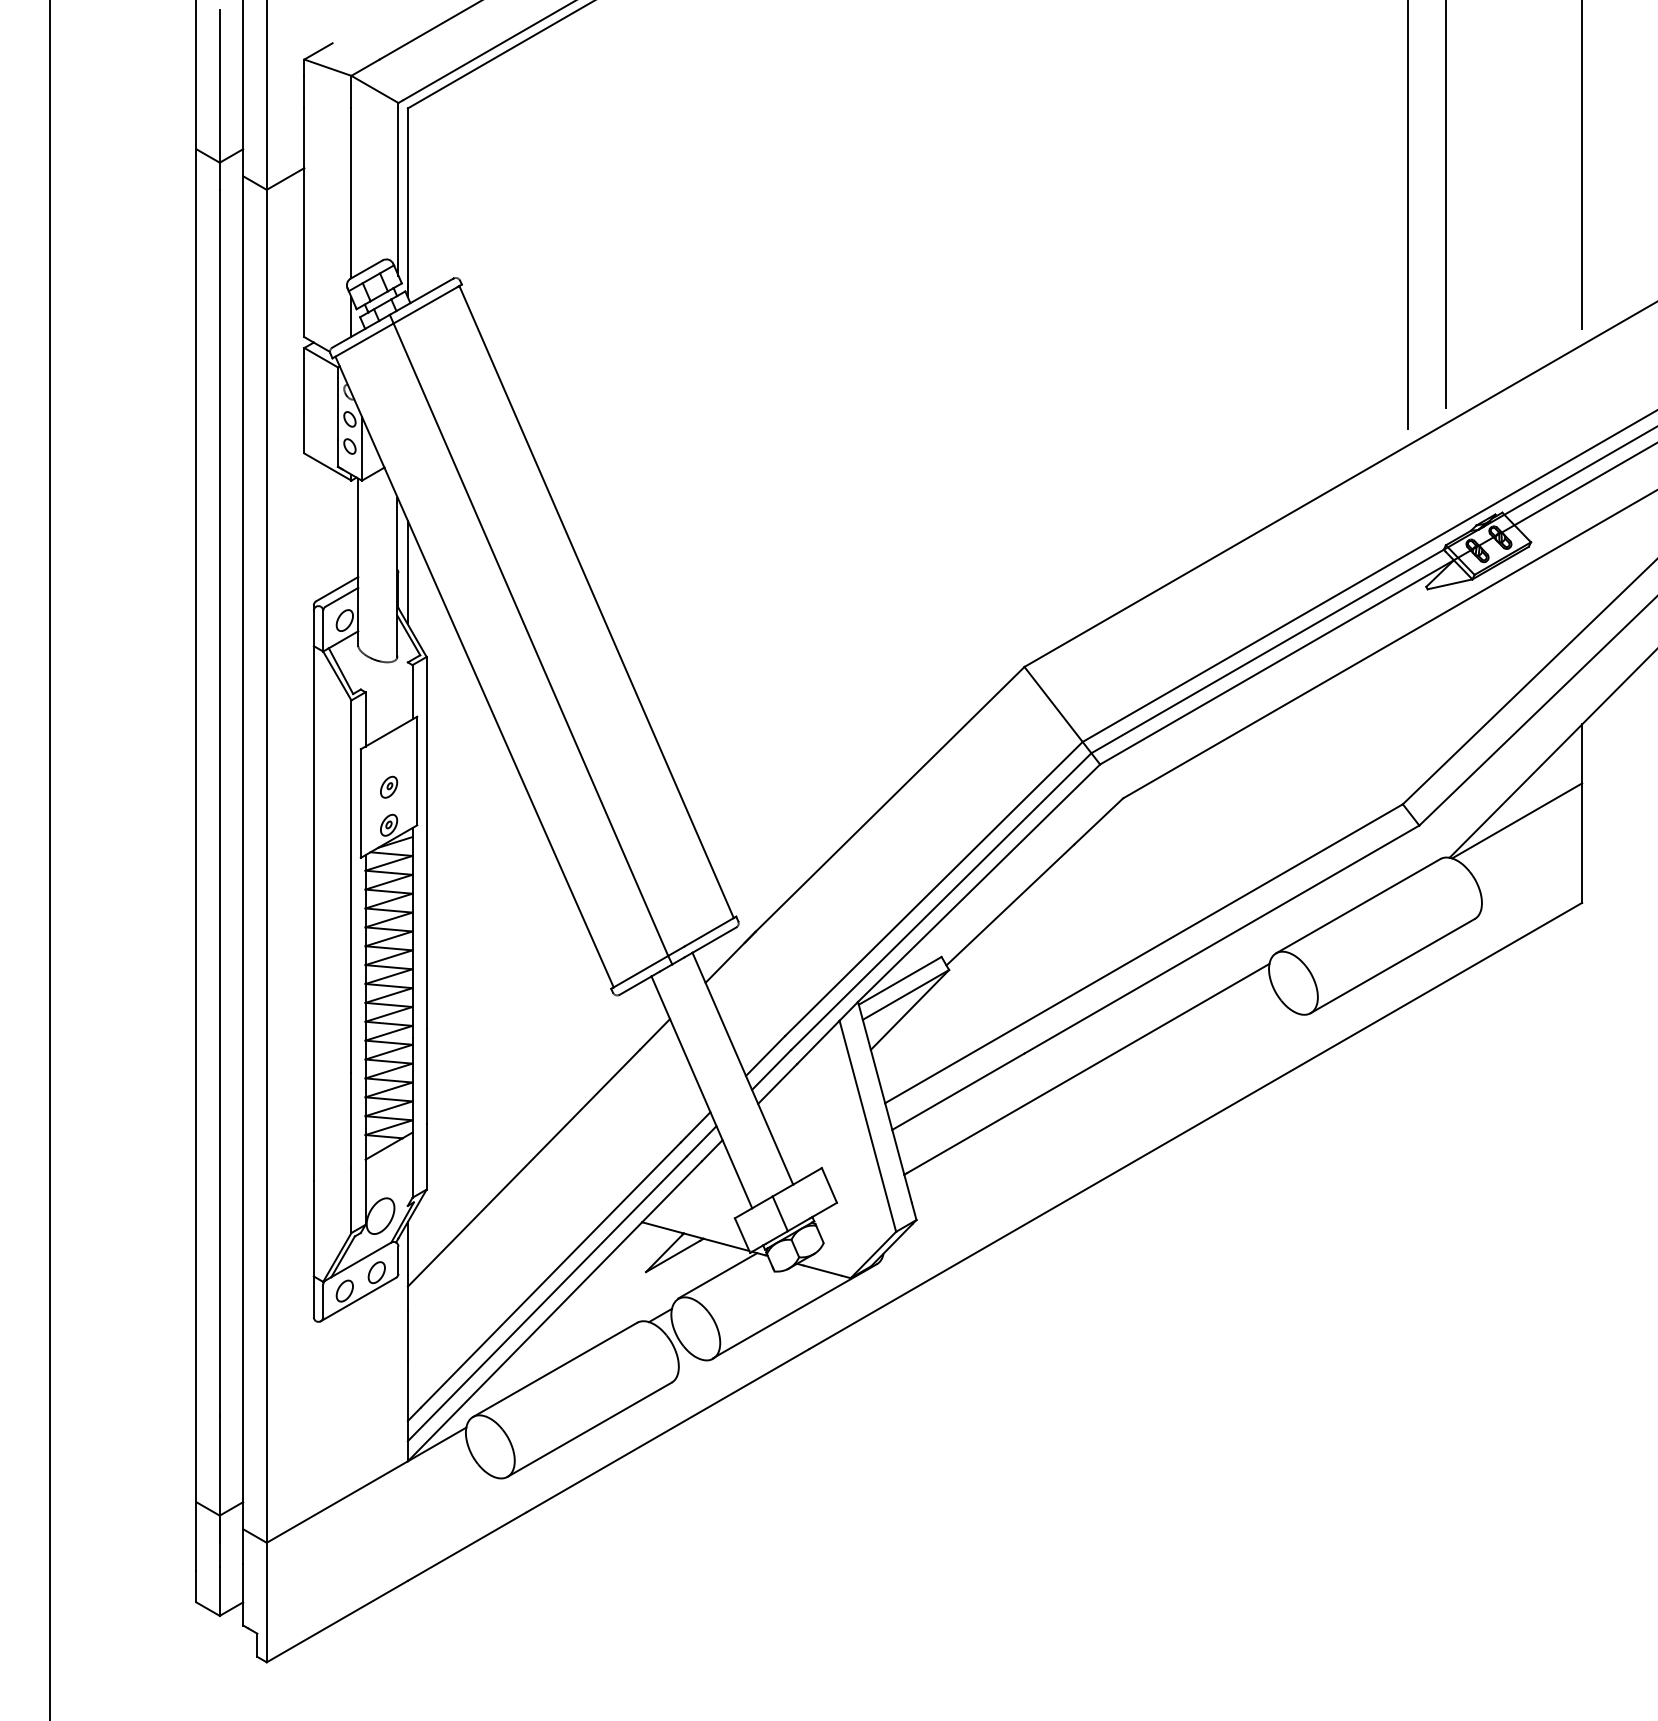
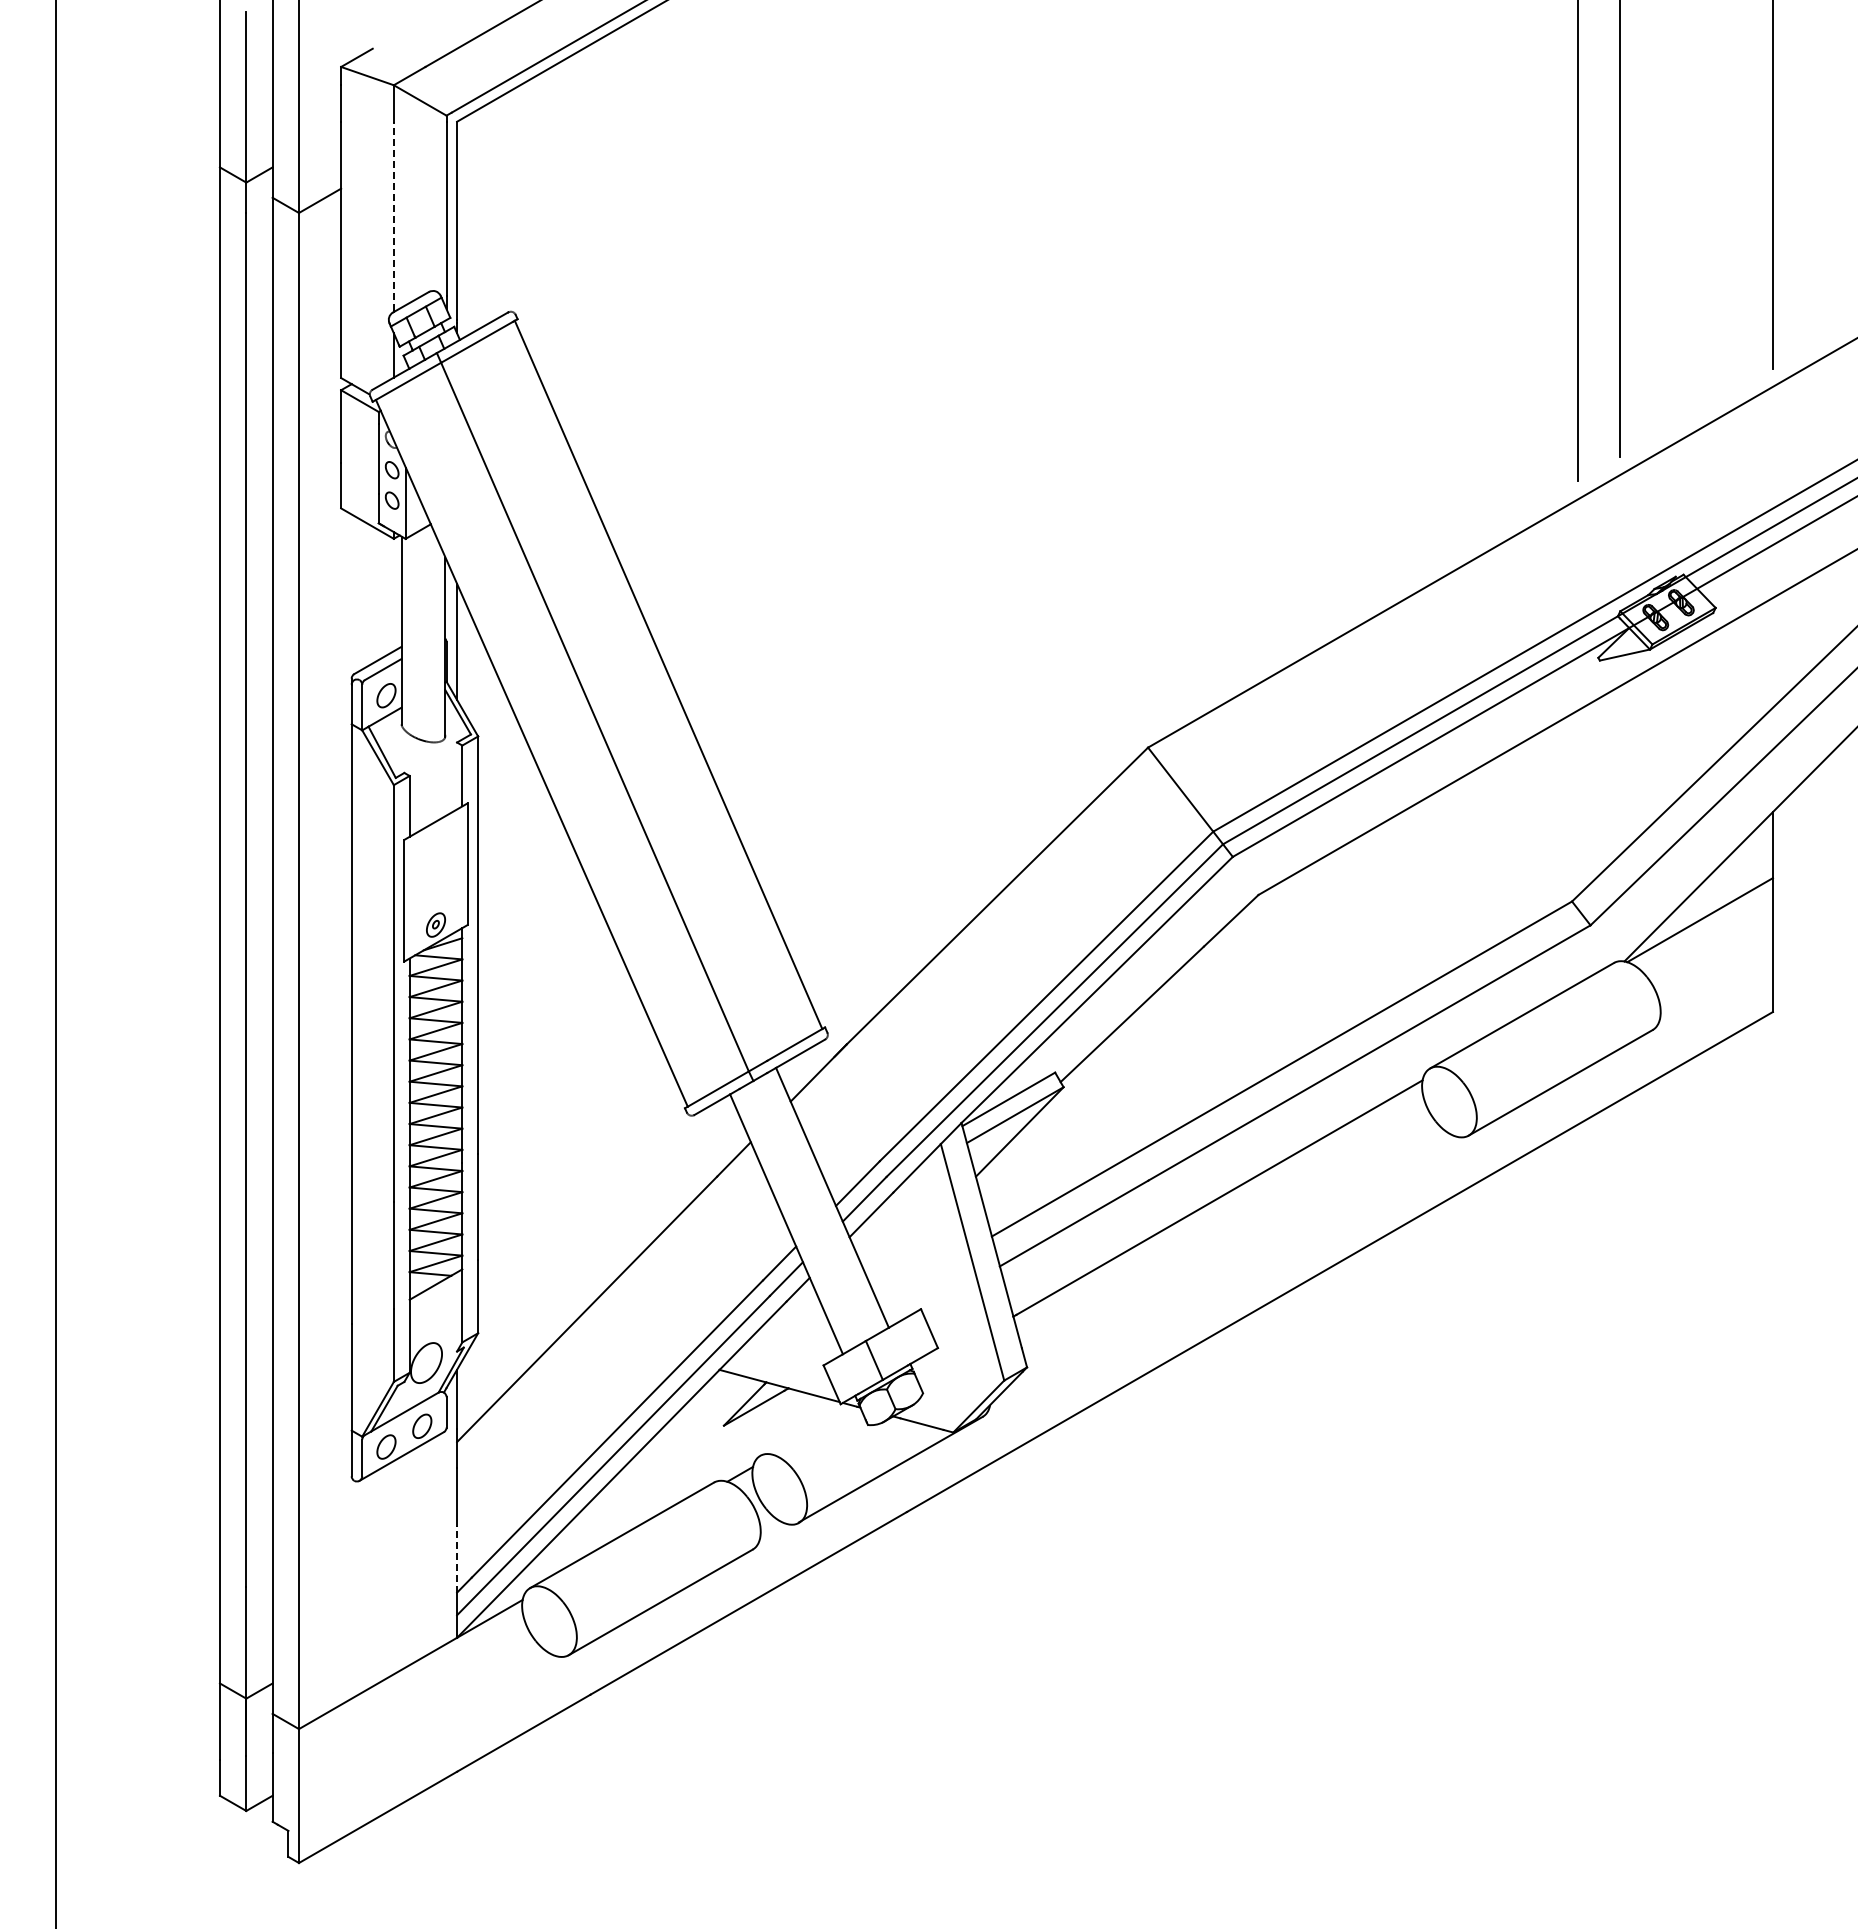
line: (351, 192) -> (393, 216), solid -> dashed
part: (388, 787) -> (435, 882), removed
line: (717, 1275) -> (804, 1429), removed
line: (408, 1390) -> (457, 1558), solid -> dashed

